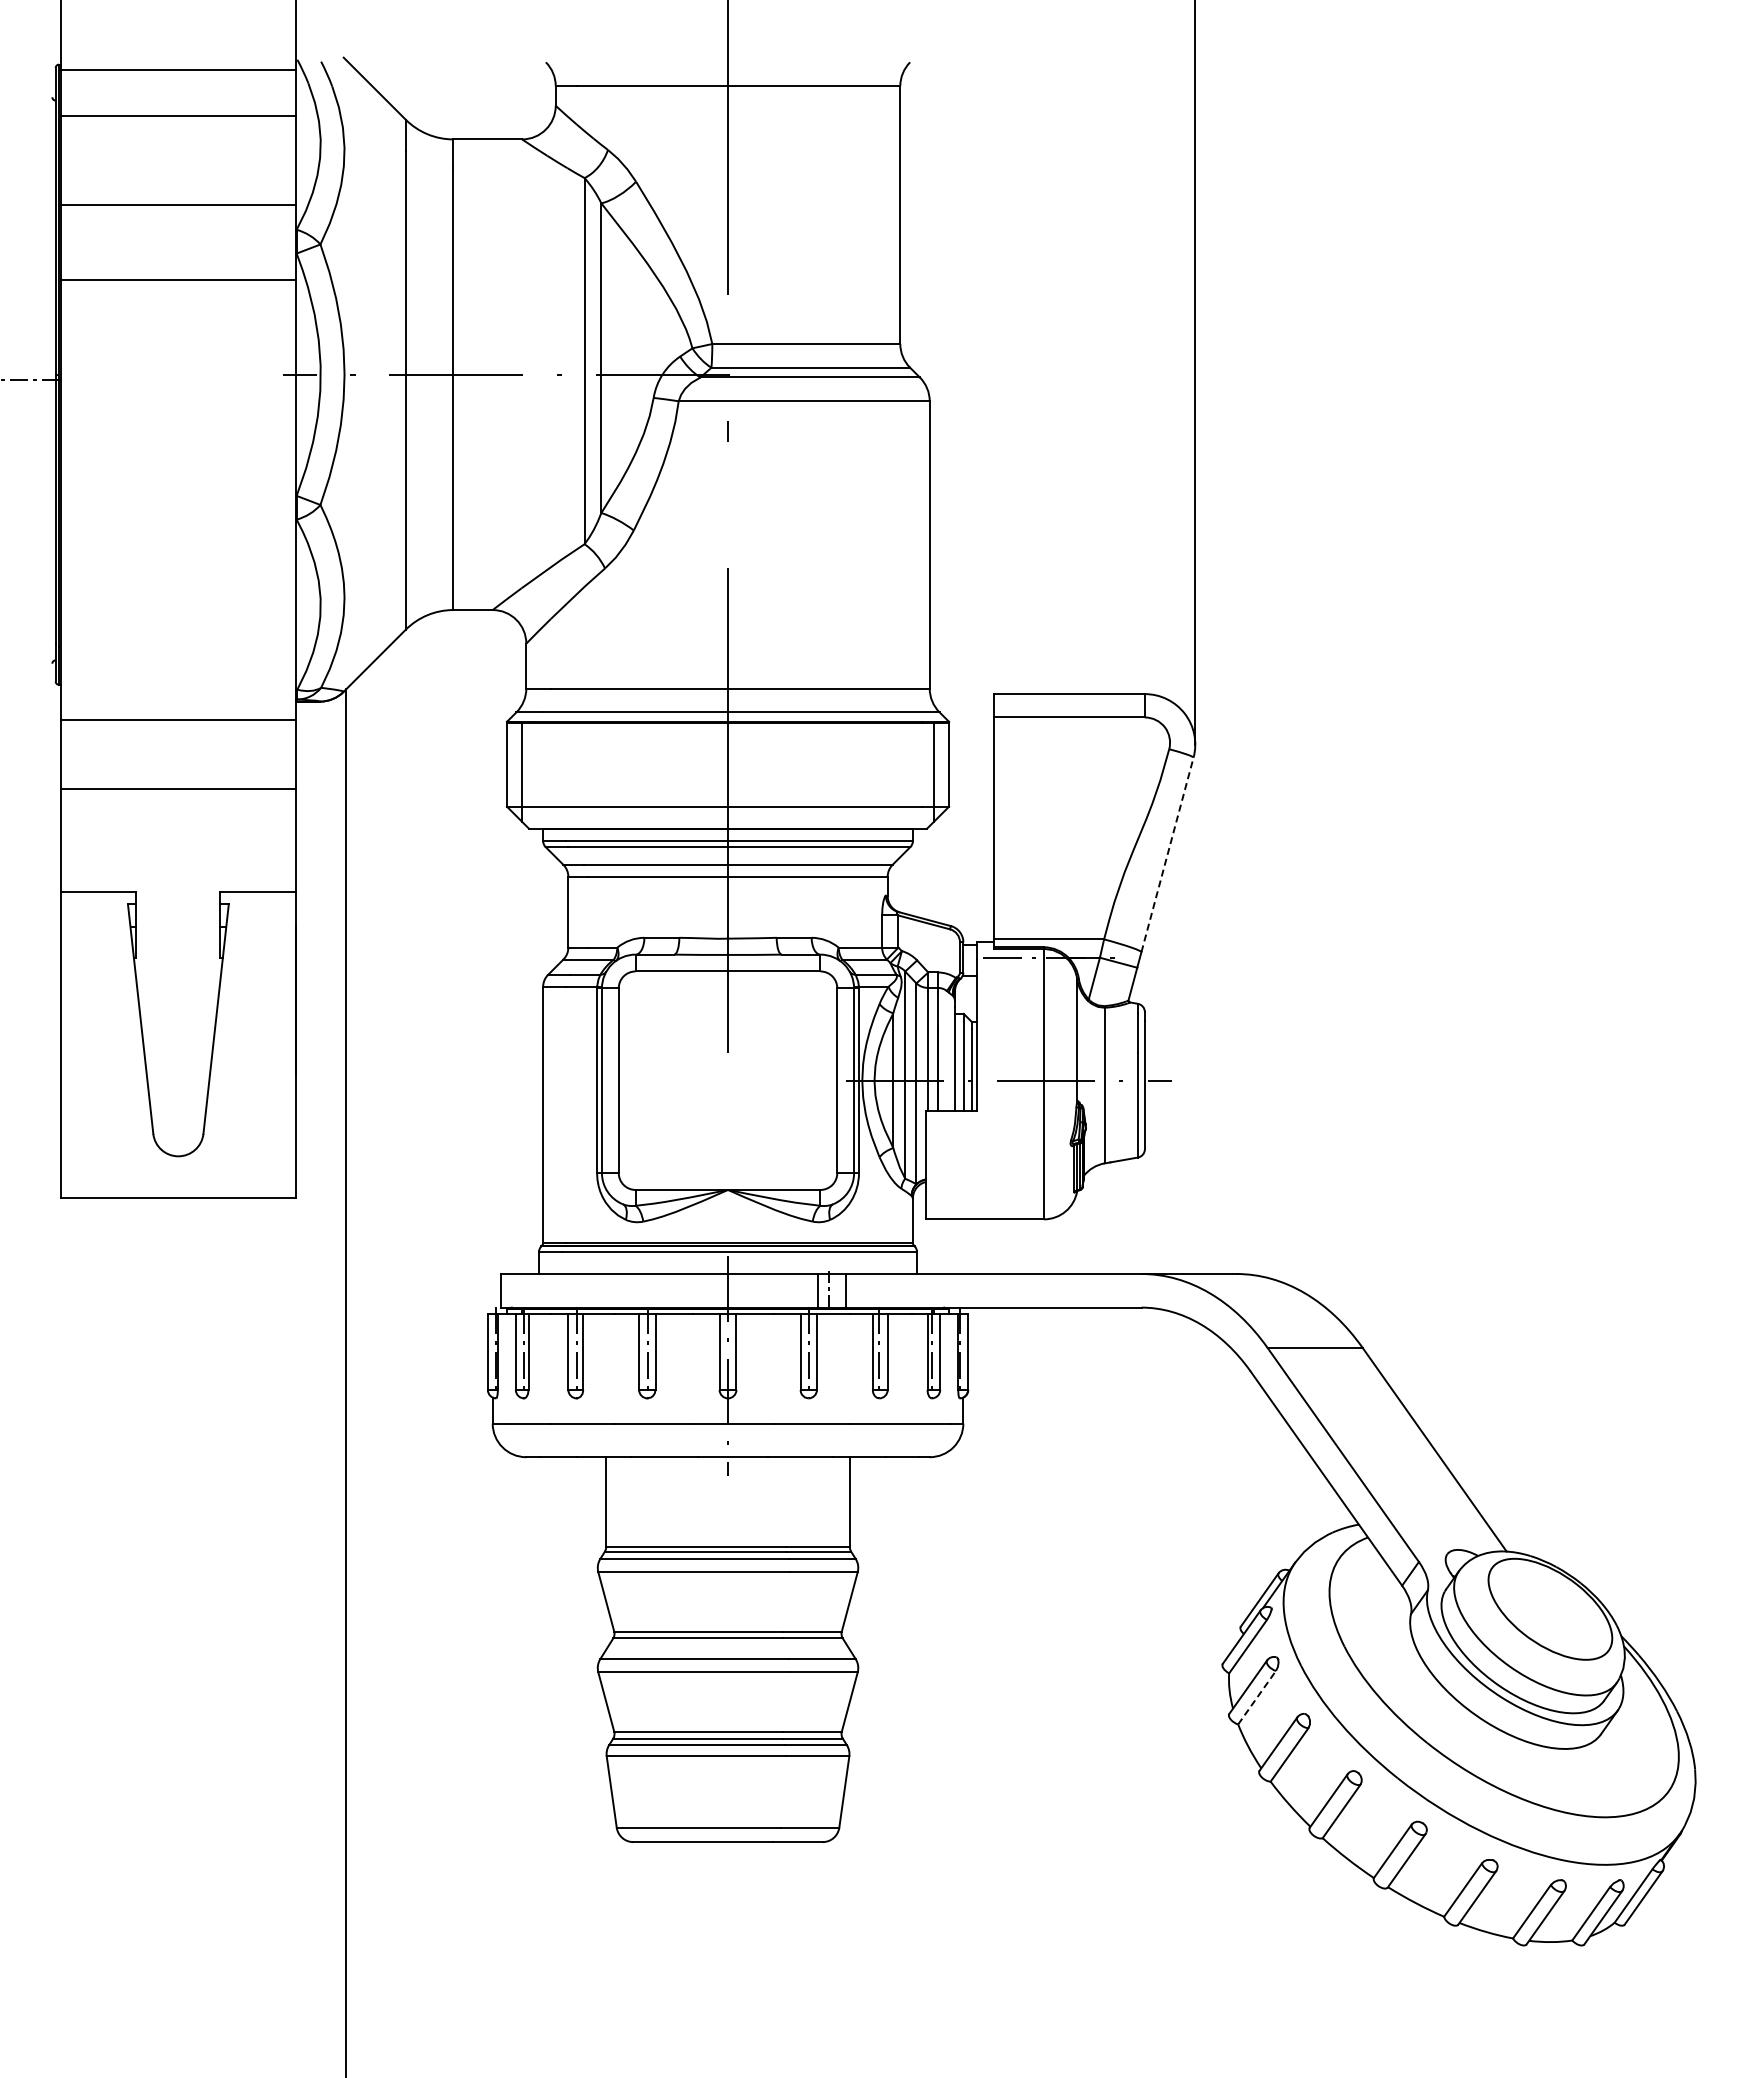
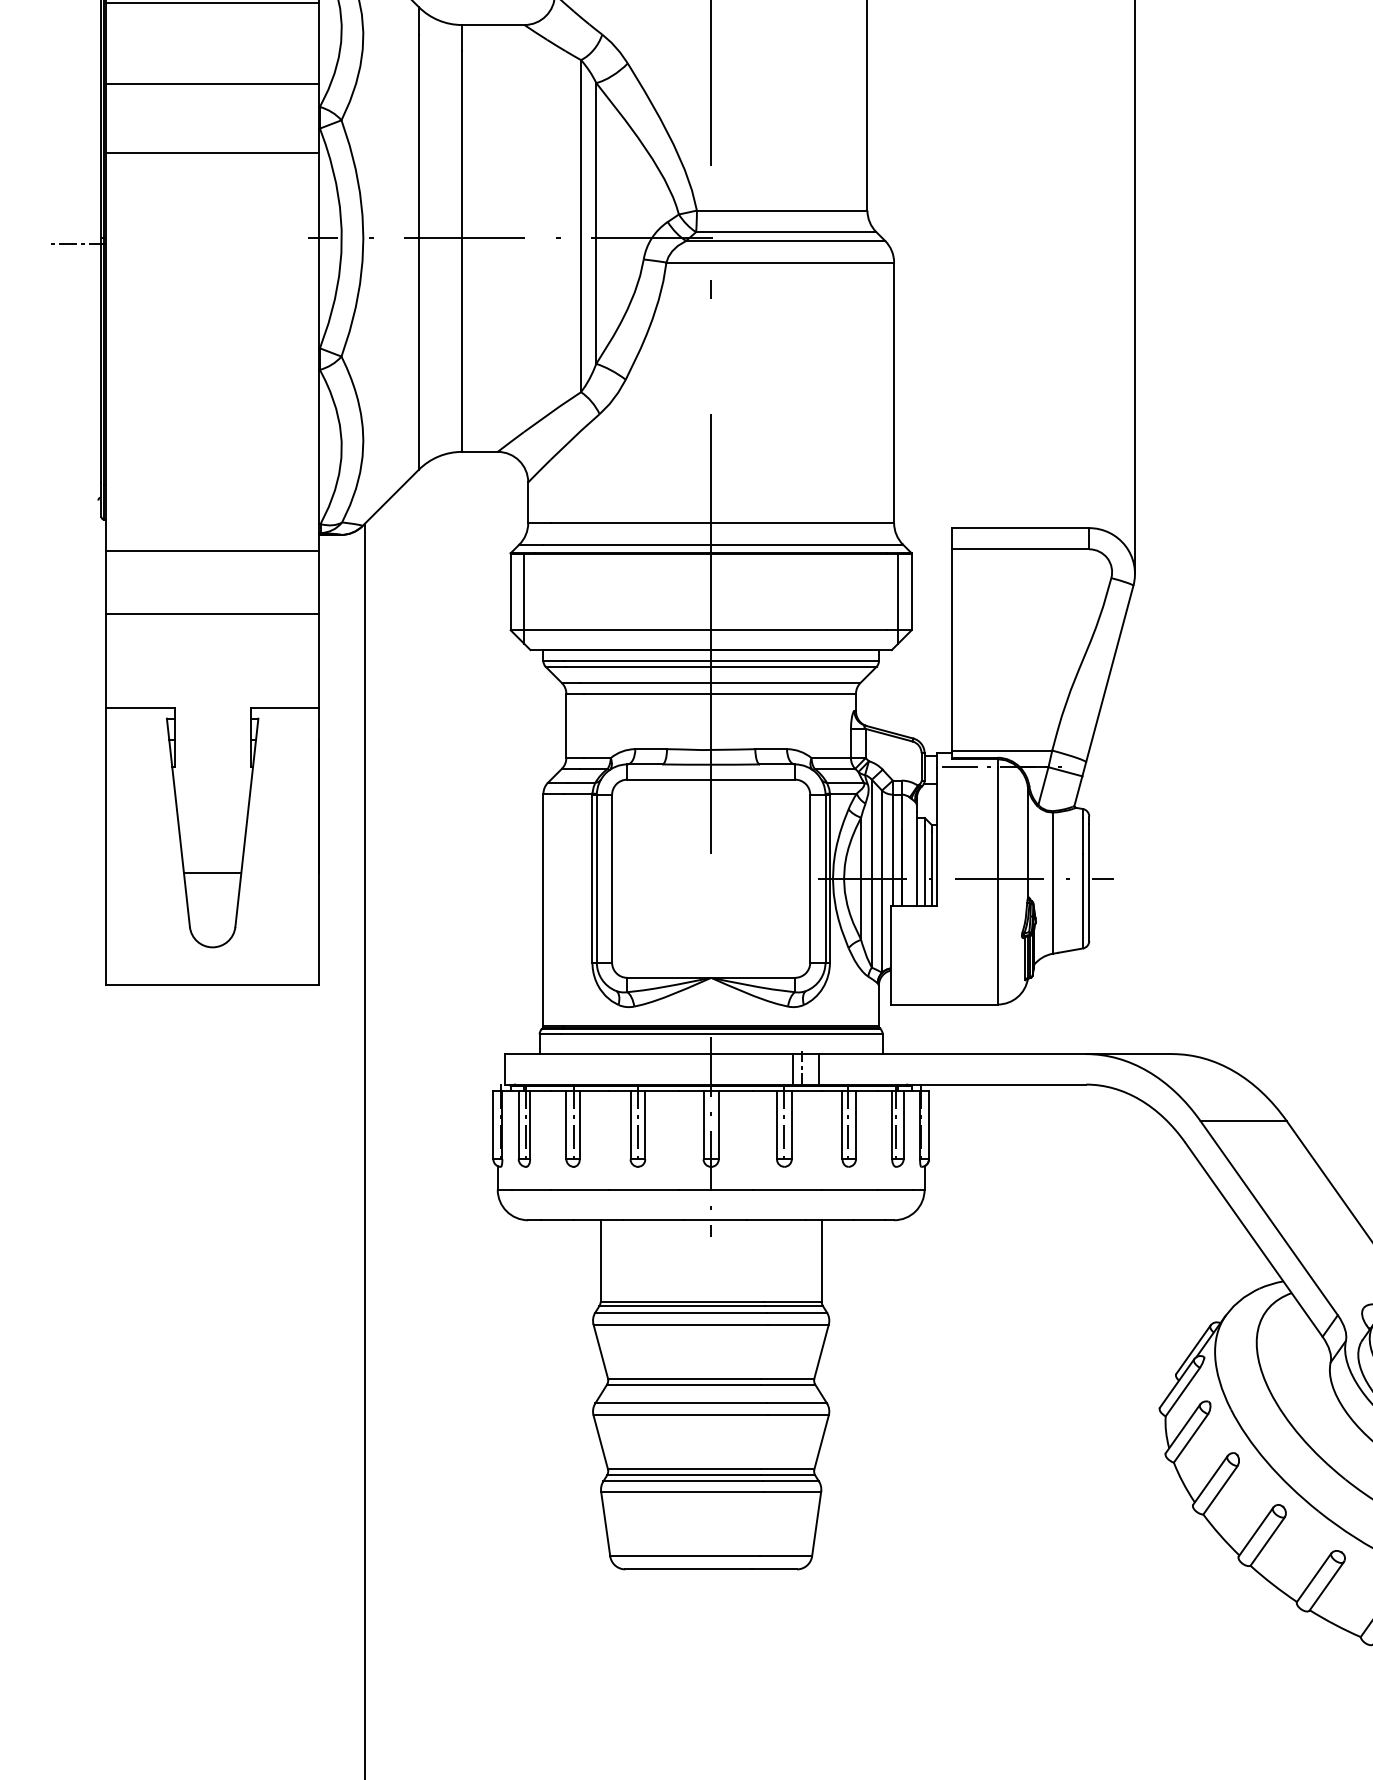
line: (1167, 854) -> (1109, 673), dashed -> solid
line: (178, 1074) -> (212, 873), added
line: (1257, 1697) -> (1191, 1438), dashed -> solid

